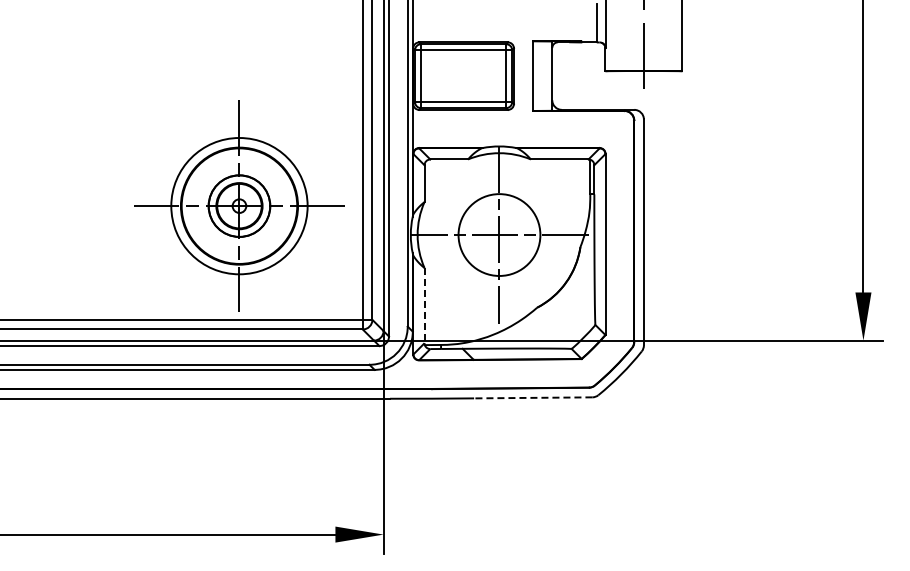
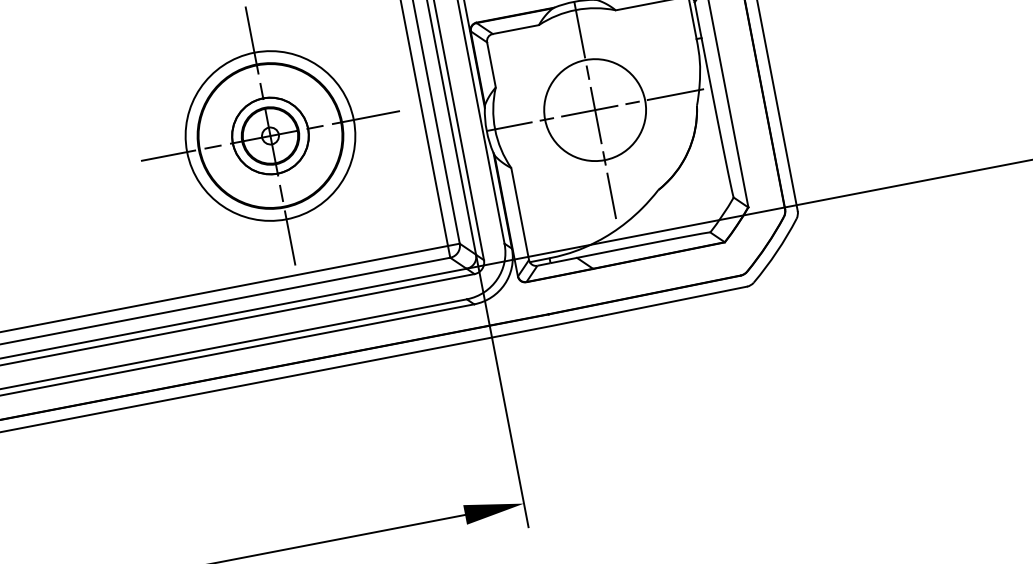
line: (424, 305) -> (520, 213), dashed -> solid
line: (532, 397) -> (673, 300), dashed -> solid

